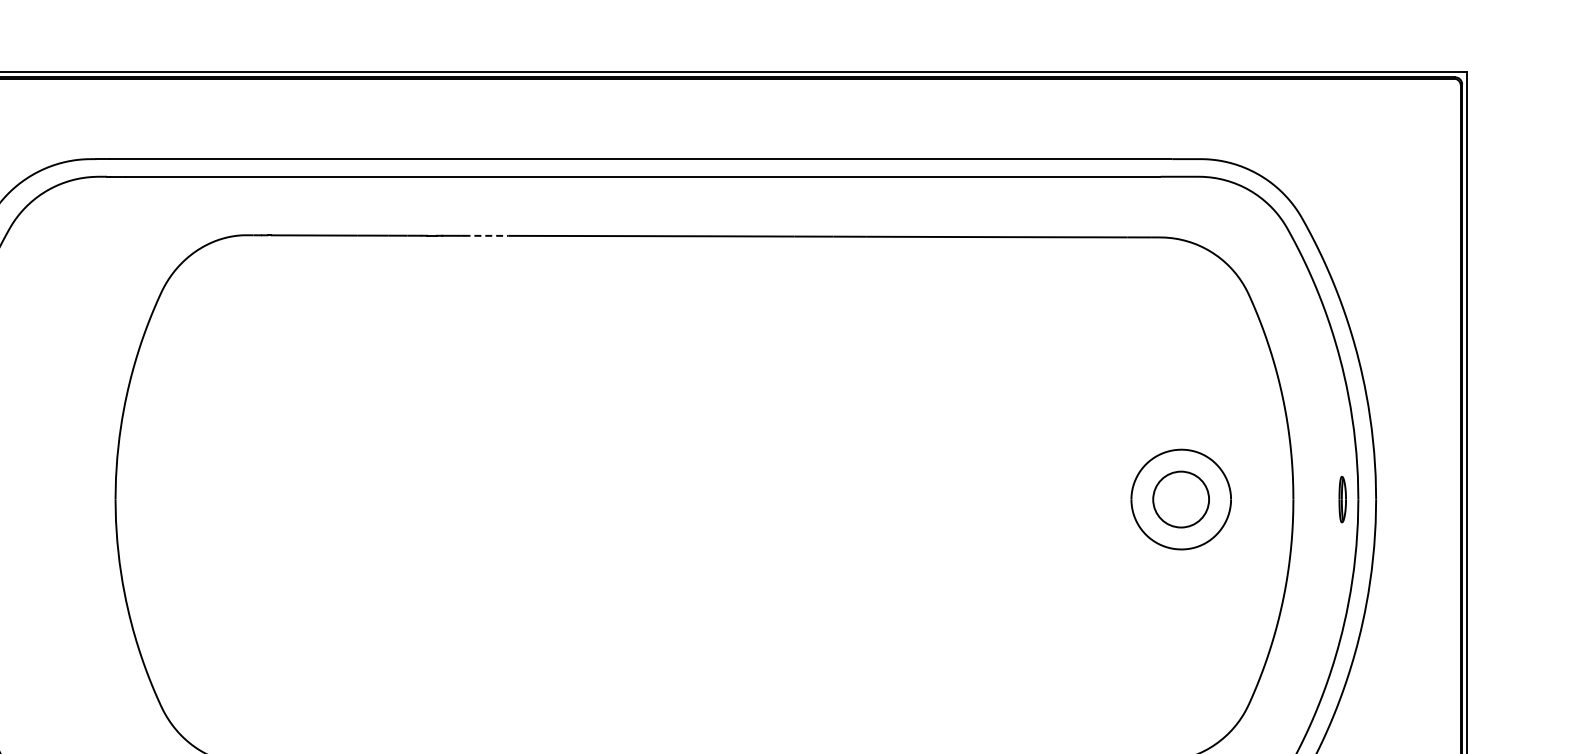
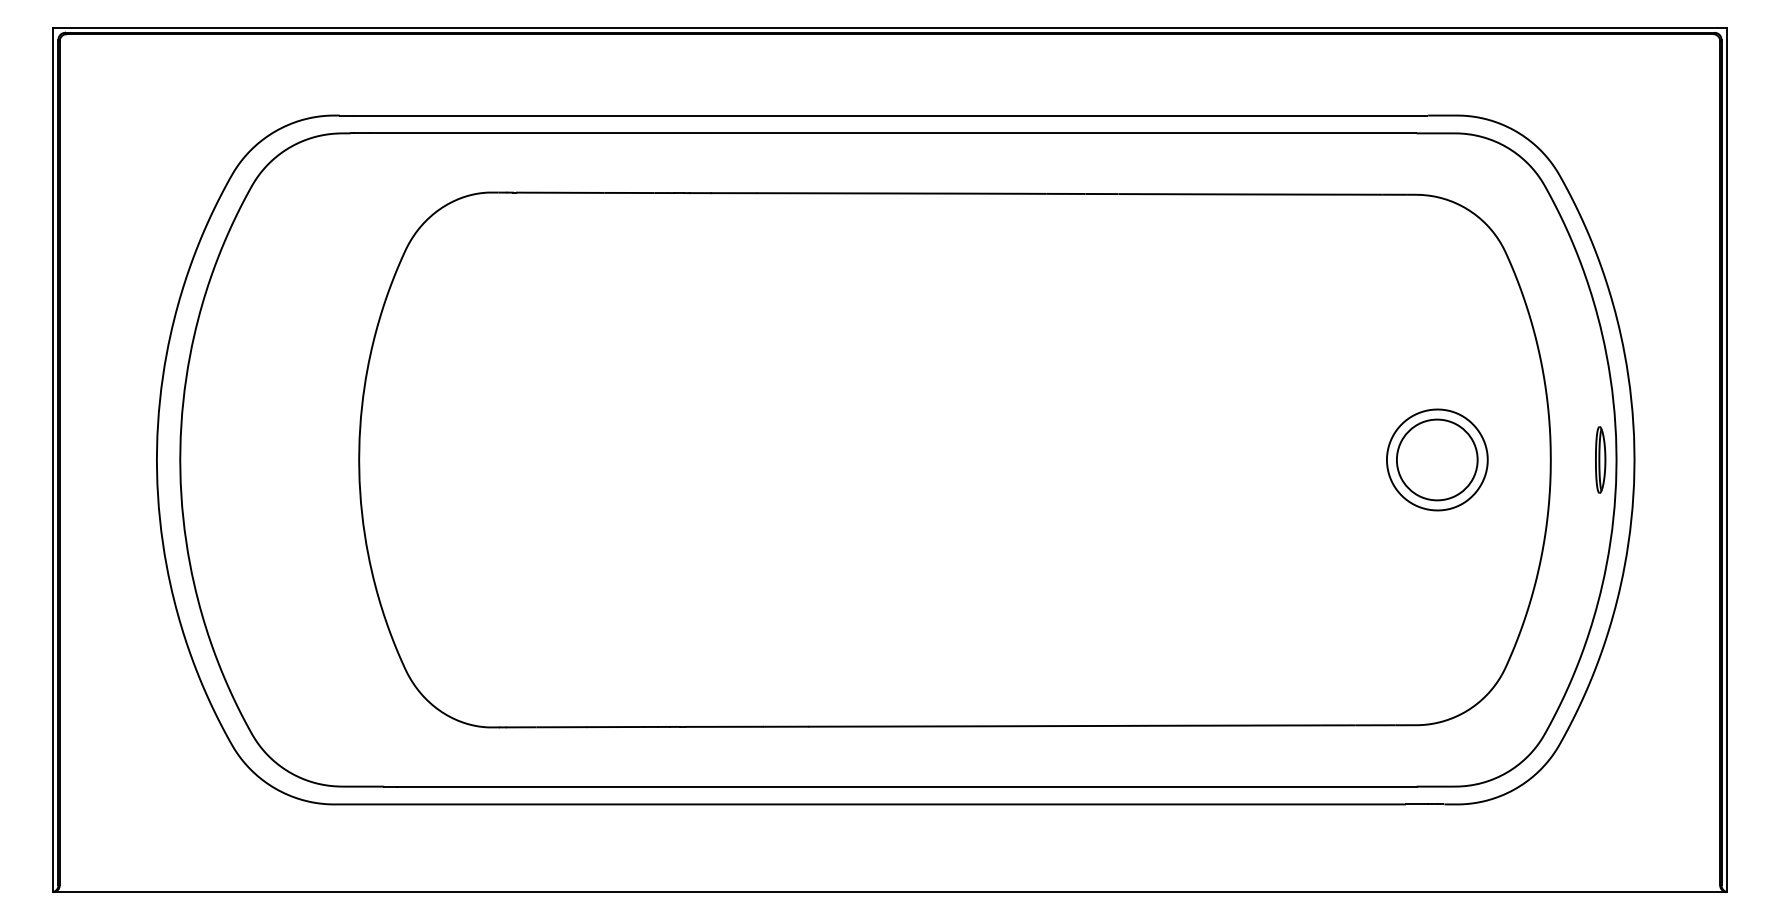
line: (485, 236) -> (733, 193), dashed -> solid
circle: (1180, 499) -> (1436, 459), size x1.43
part: (1342, 499) -> (1600, 459), size x1.43

